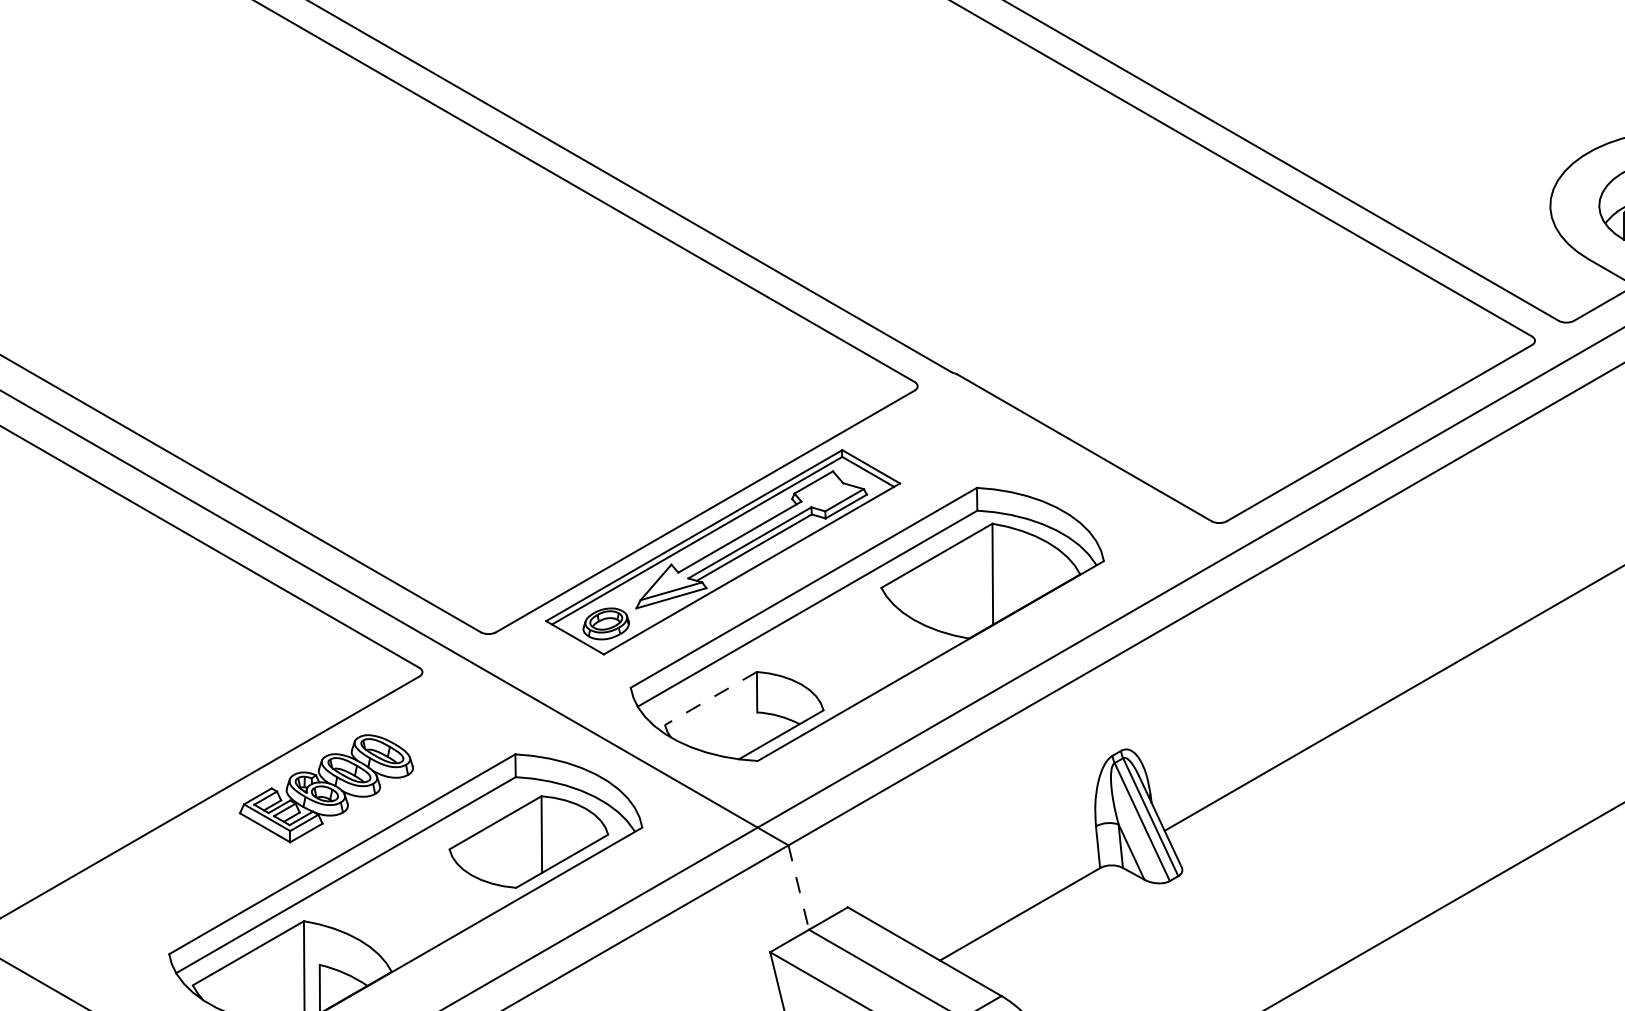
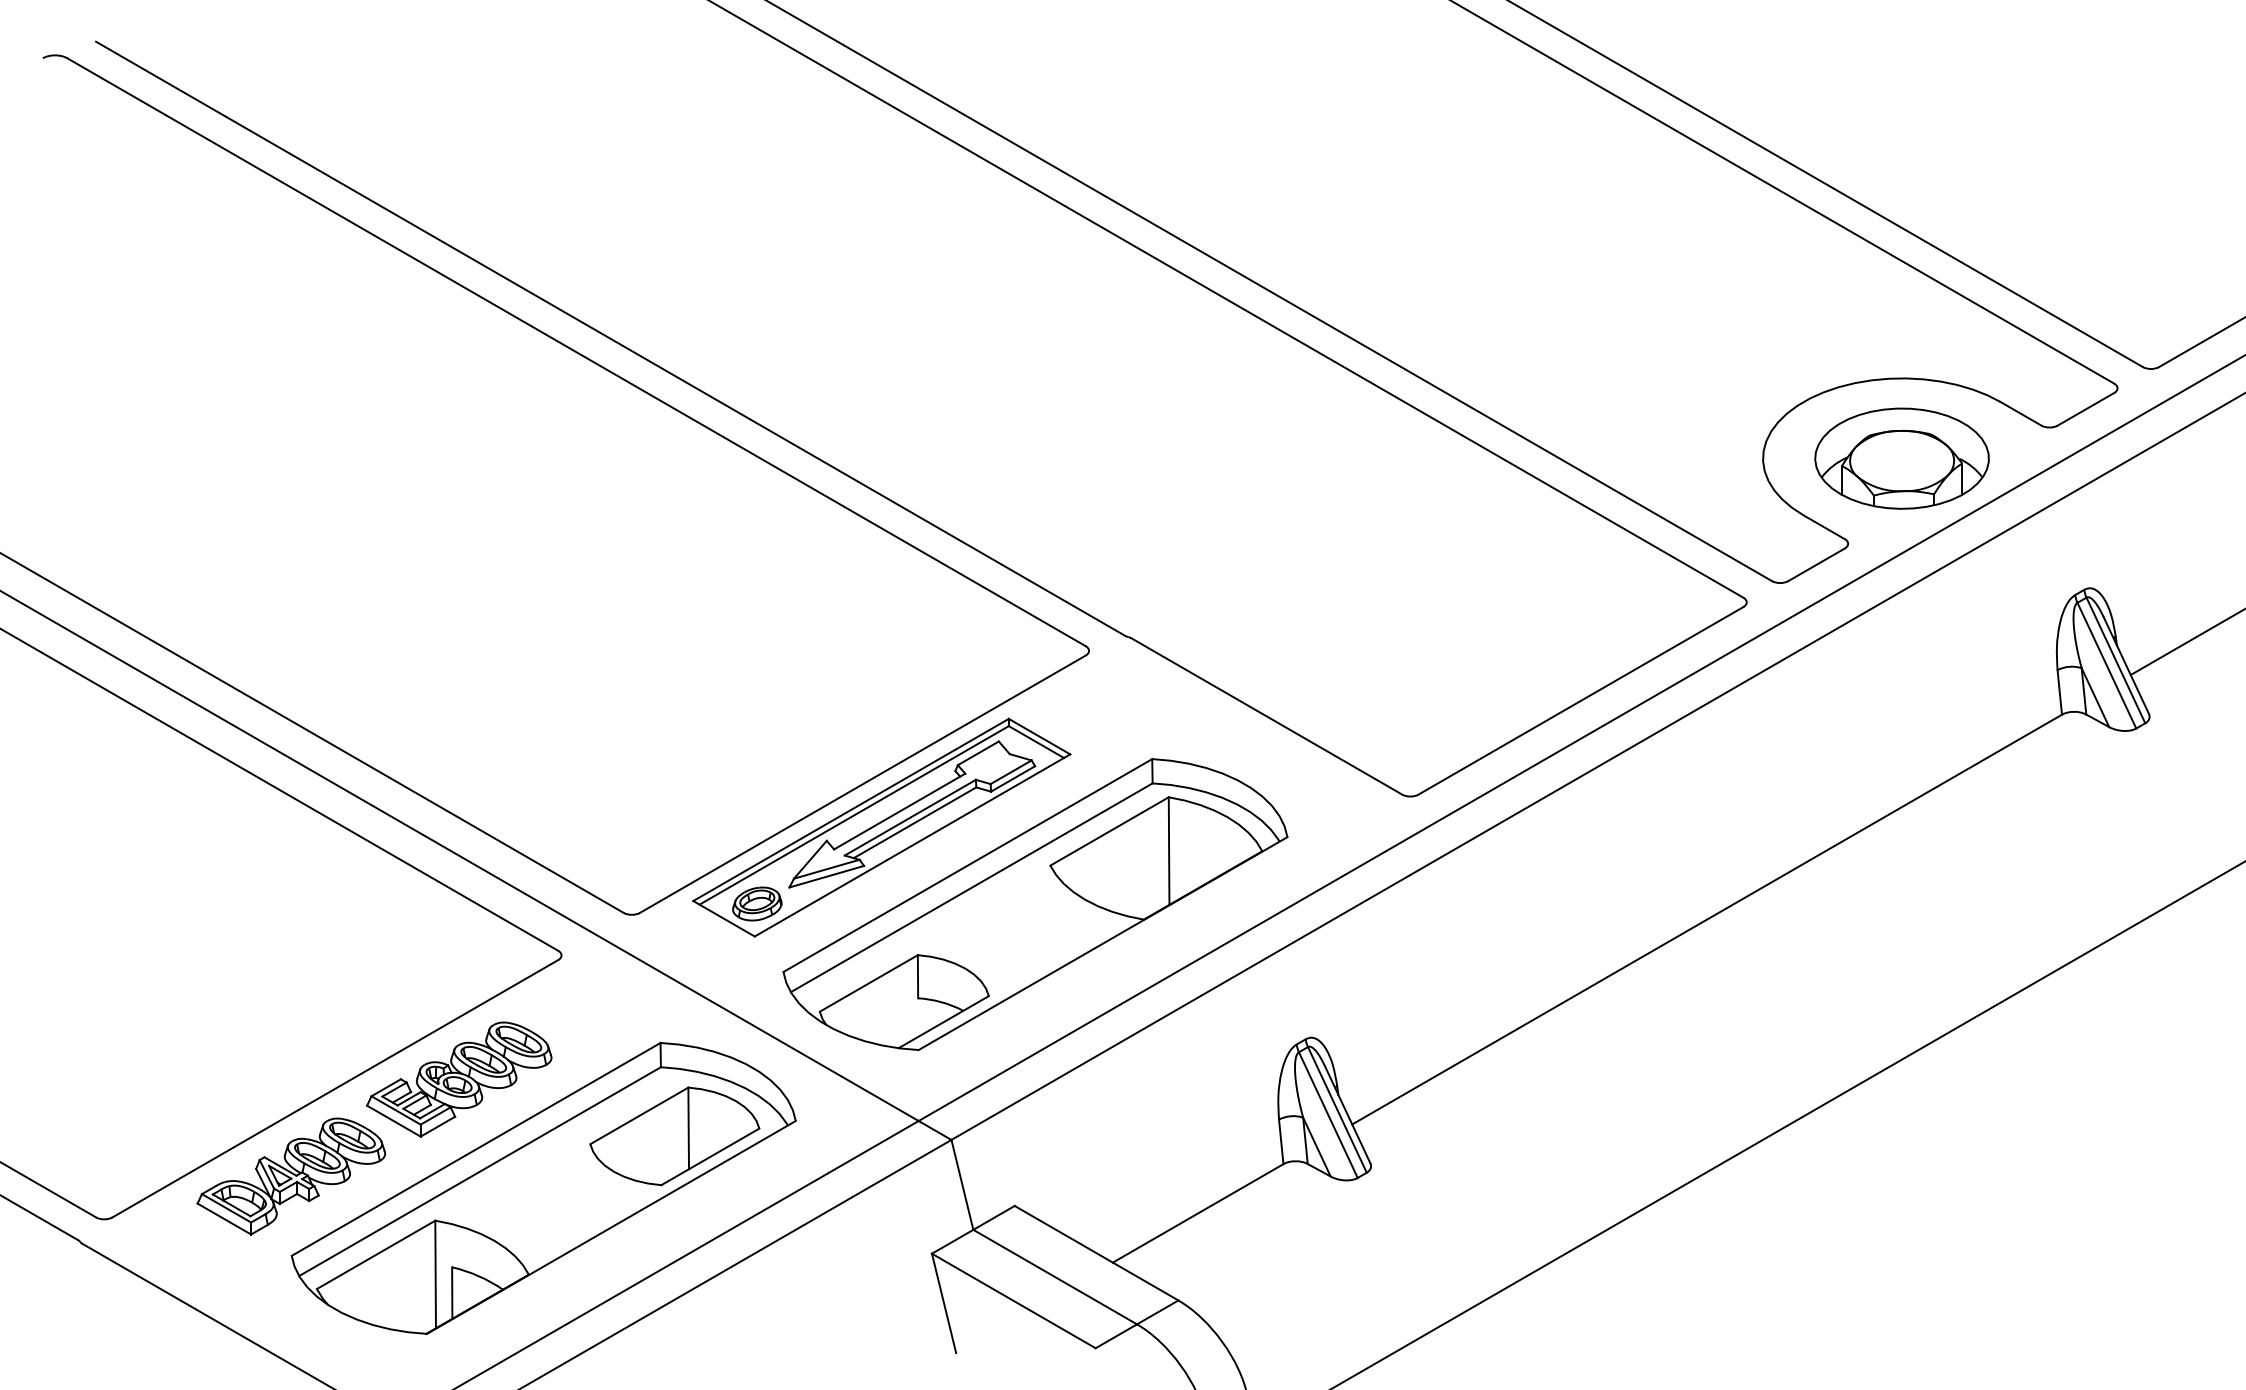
line: (710, 698) -> (868, 983), dashed -> solid
part: (168, 879) -> (291, 1176), added
line: (798, 888) -> (962, 1185), dashed -> solid

